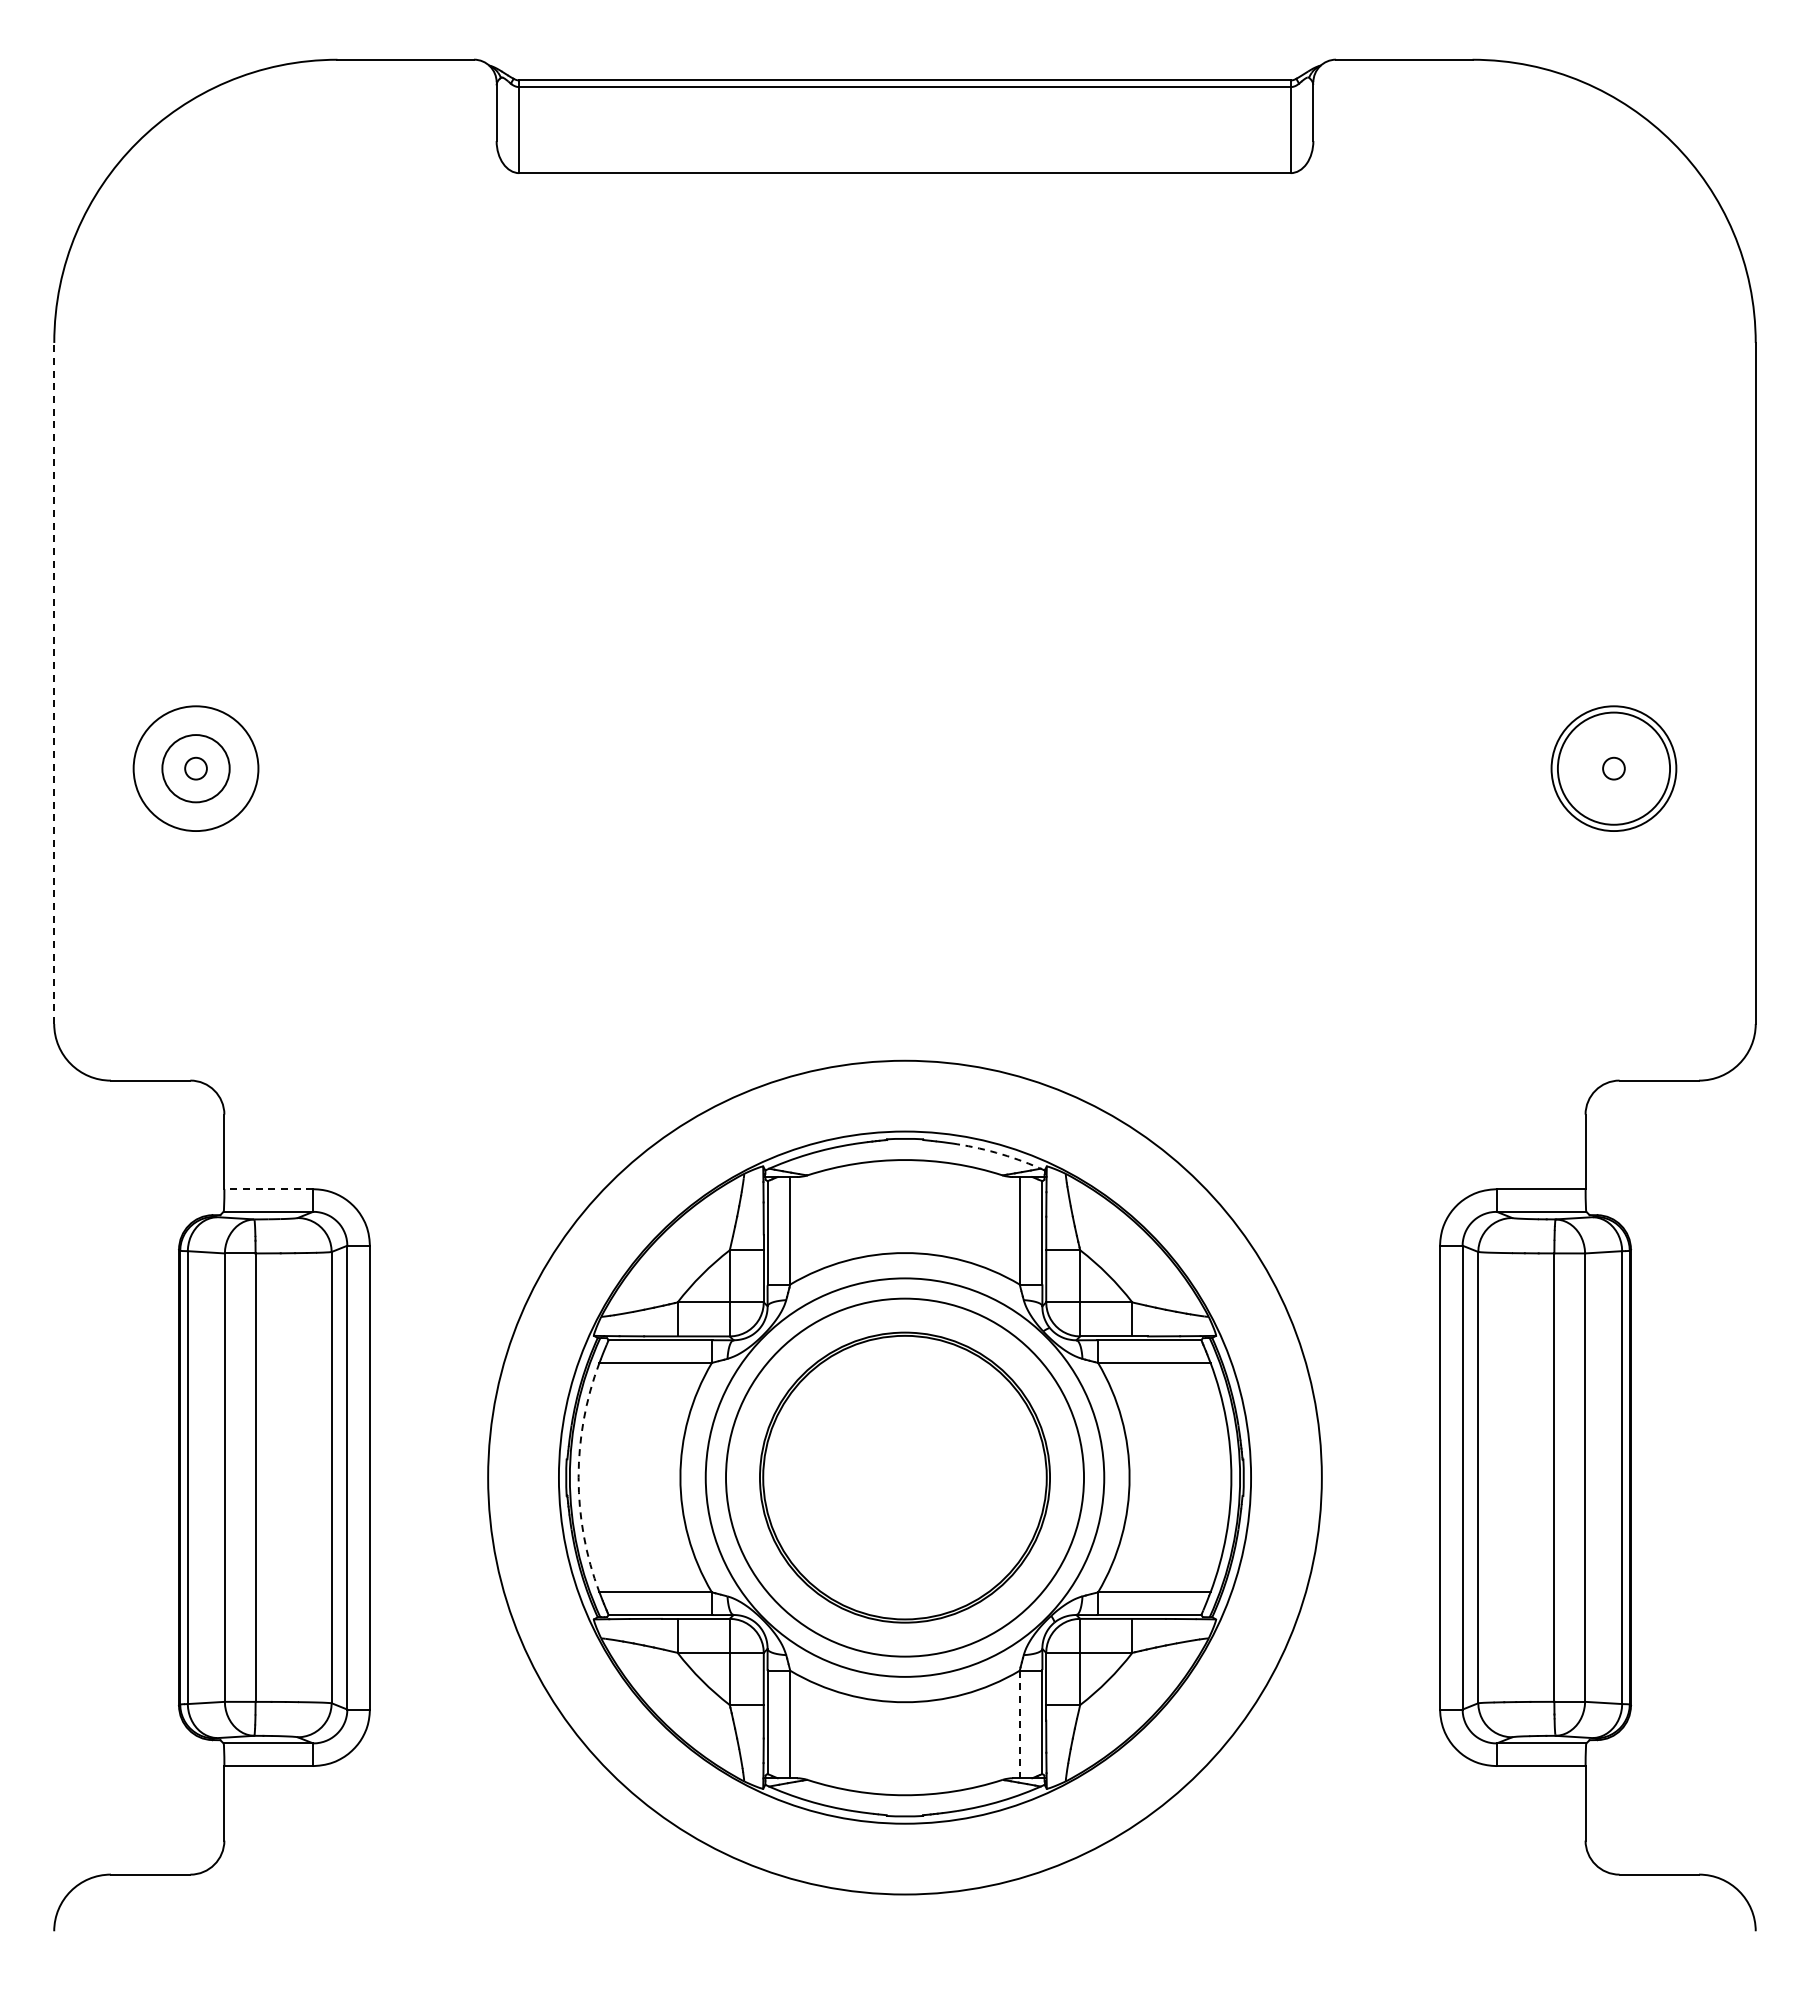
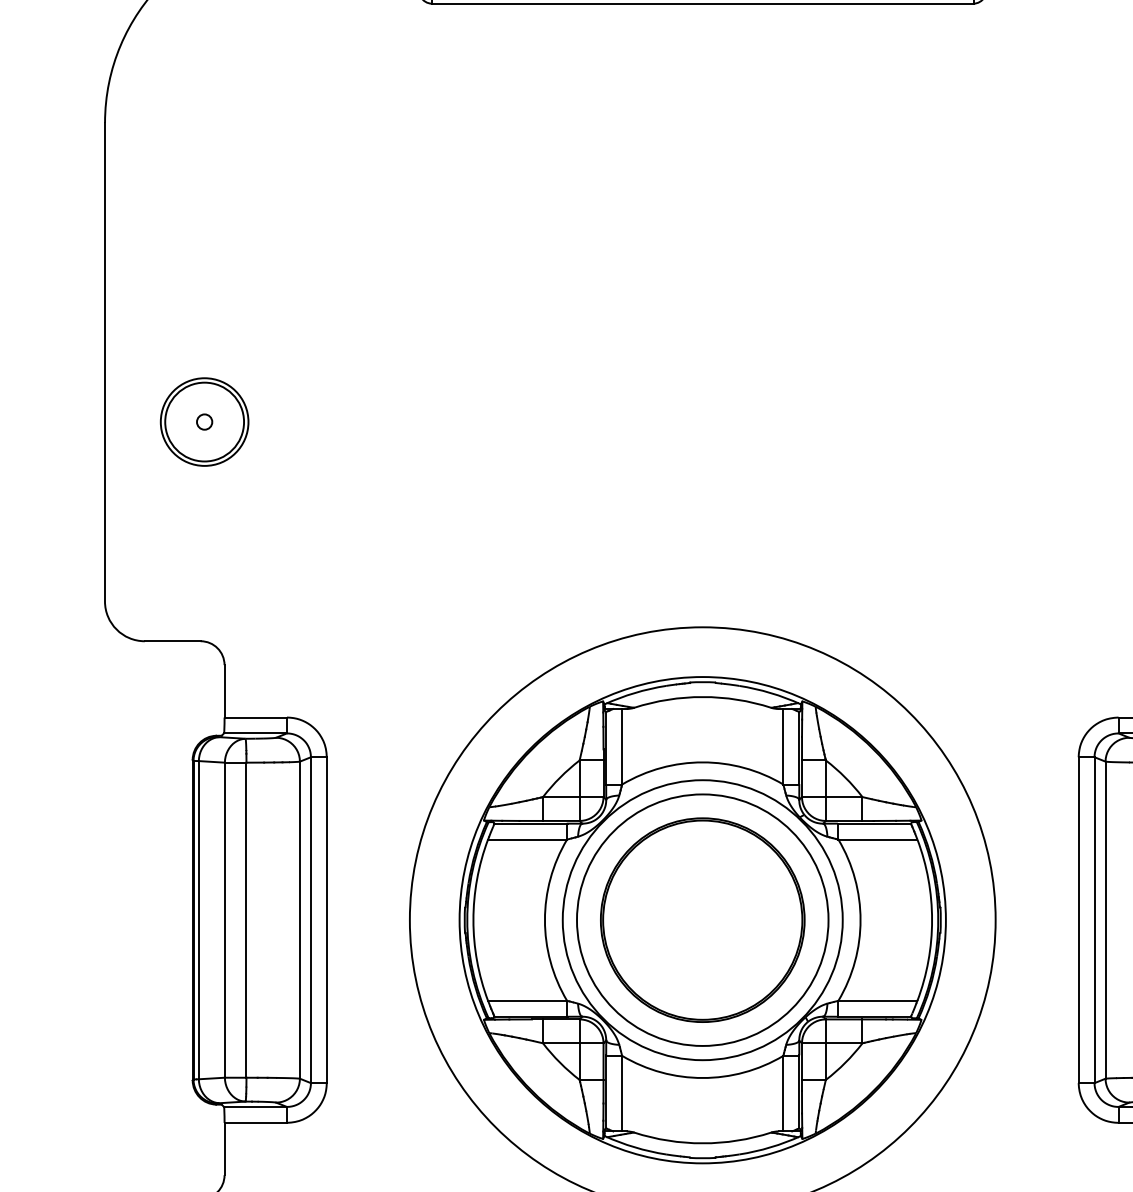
line: (54, 683) -> (105, 362), dashed -> solid
circle: (195, 768) -> (204, 421), size x1.67
arc: (1001, 1154) -> (770, 693), dashed -> solid
line: (268, 1189) -> (255, 717), dashed -> solid
arc: (578, 1477) -> (473, 920), dashed -> solid
line: (1019, 1724) -> (783, 1093), dashed -> solid

